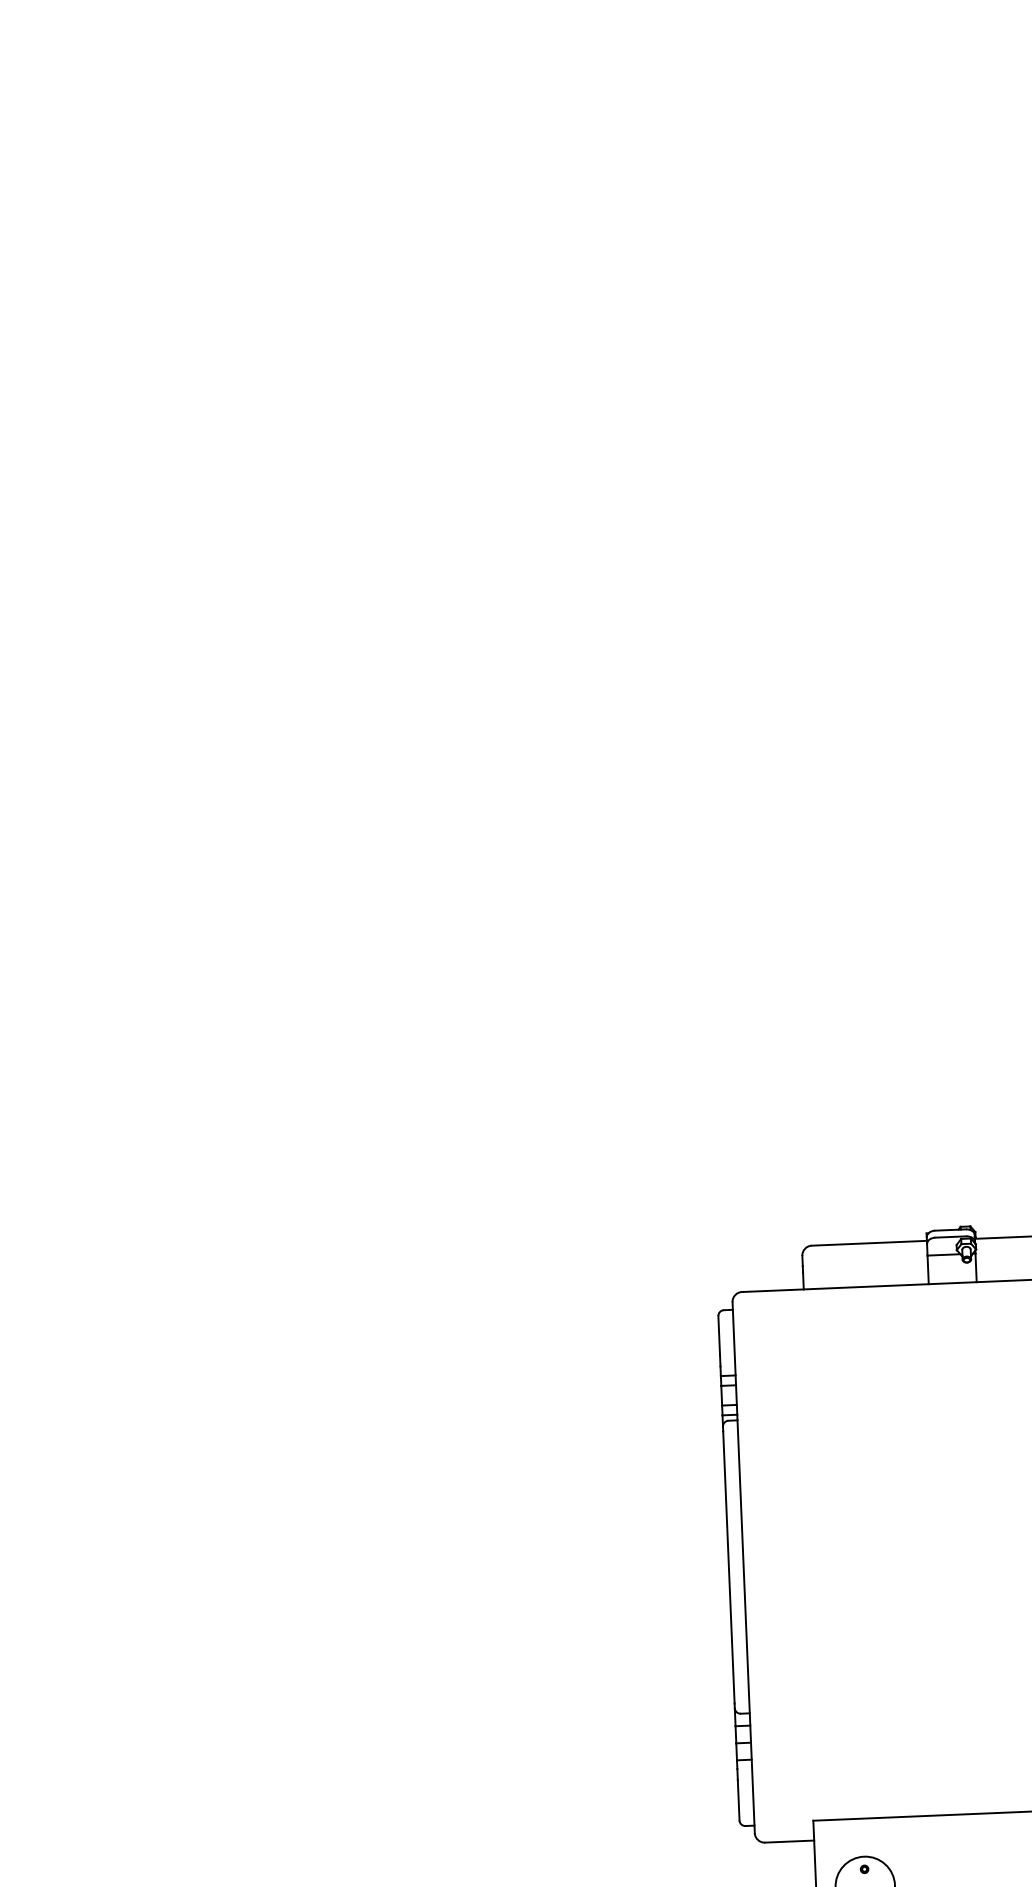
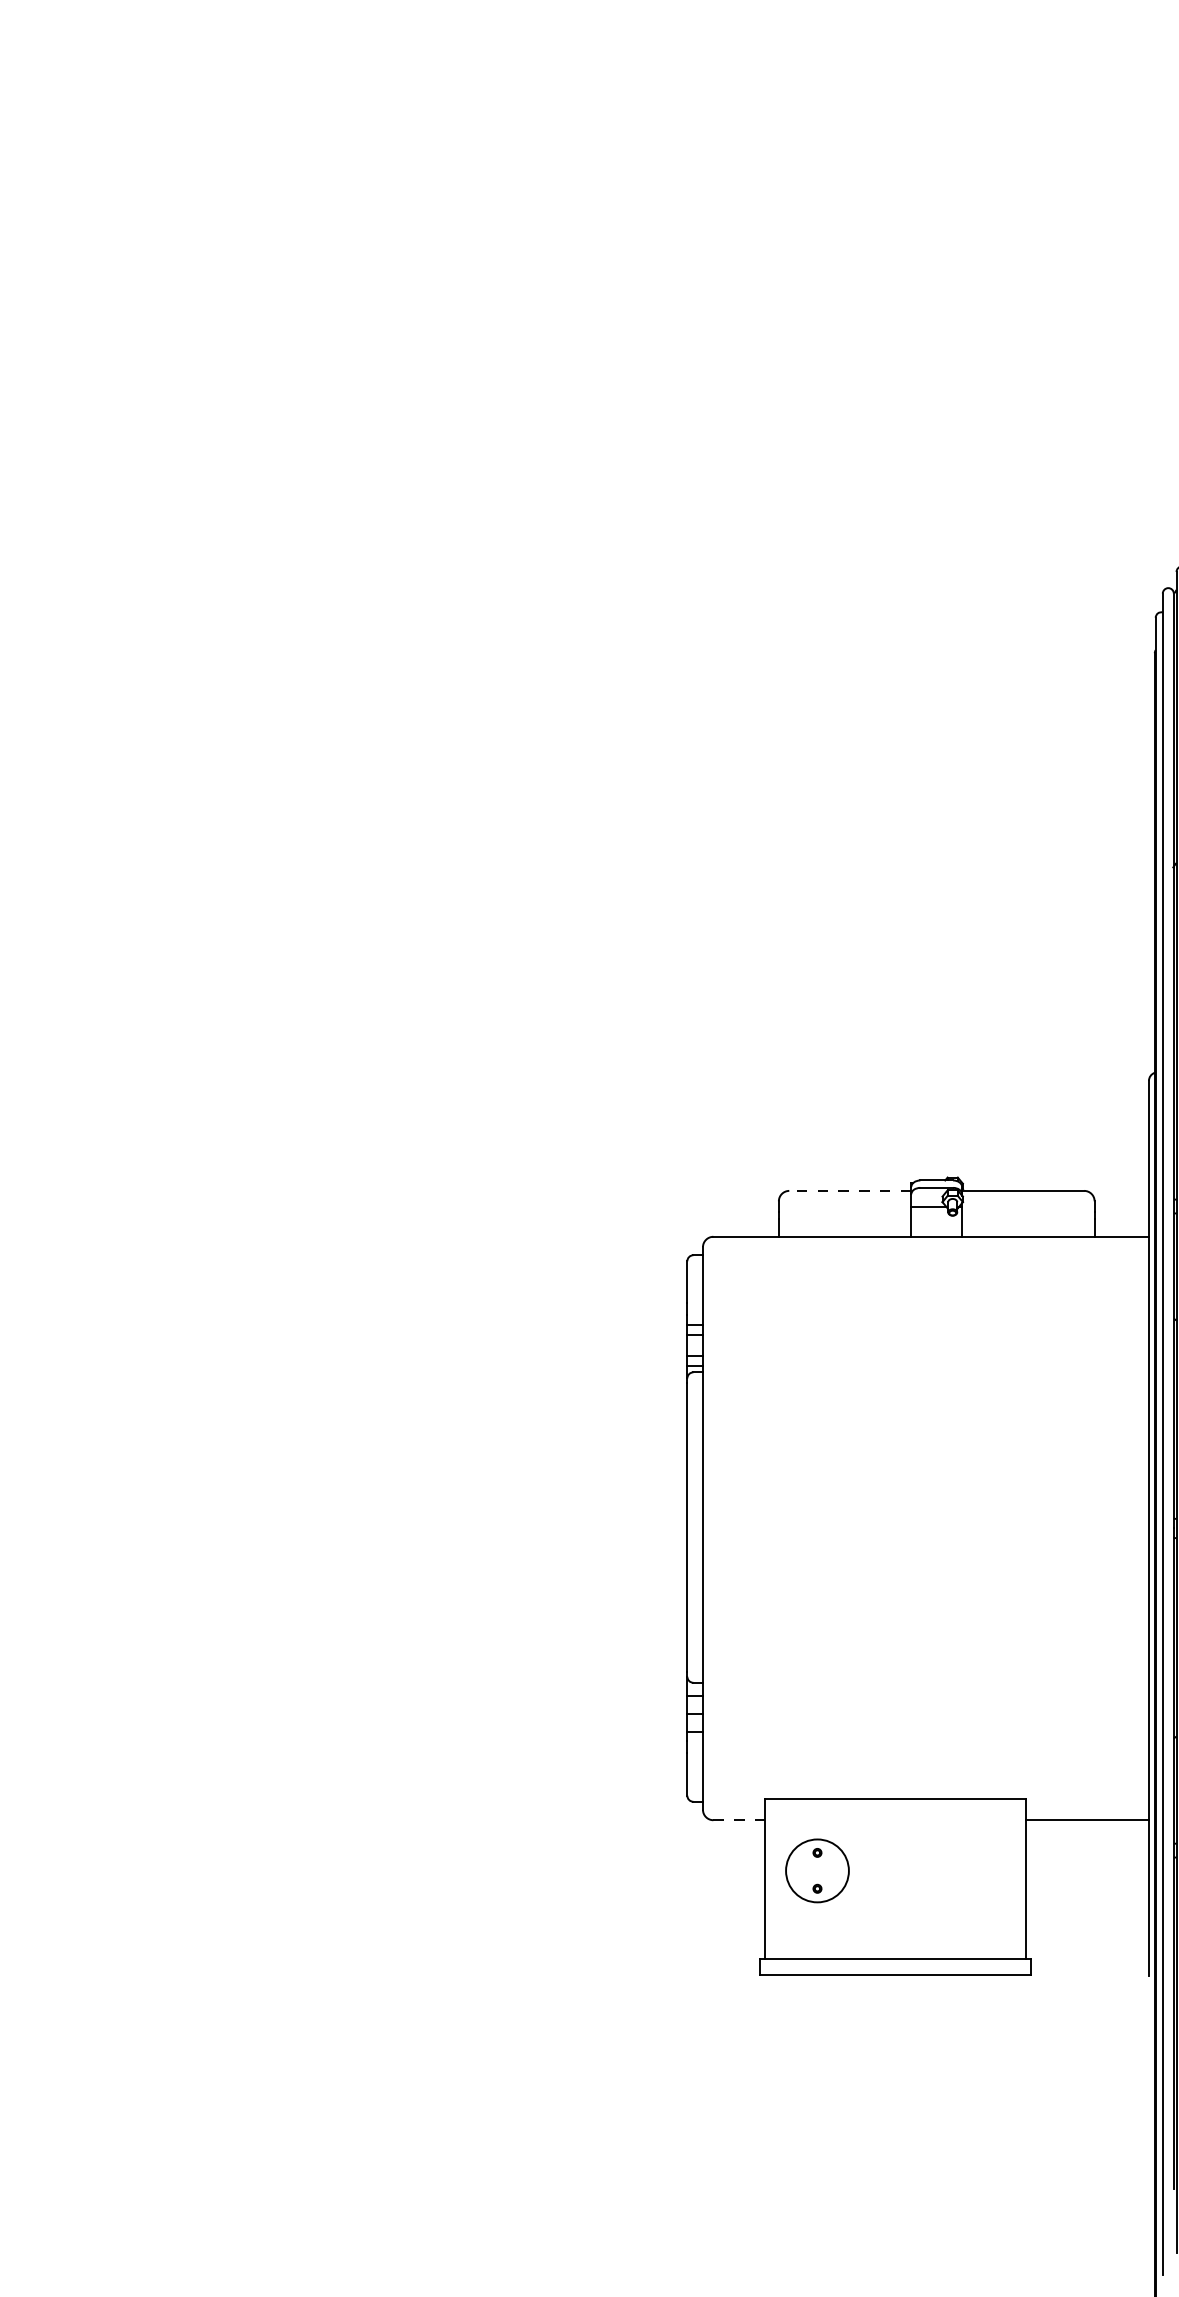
line: (868, 1242) -> (849, 1190), solid -> dashed
line: (789, 1841) -> (739, 1820), solid -> dashed

